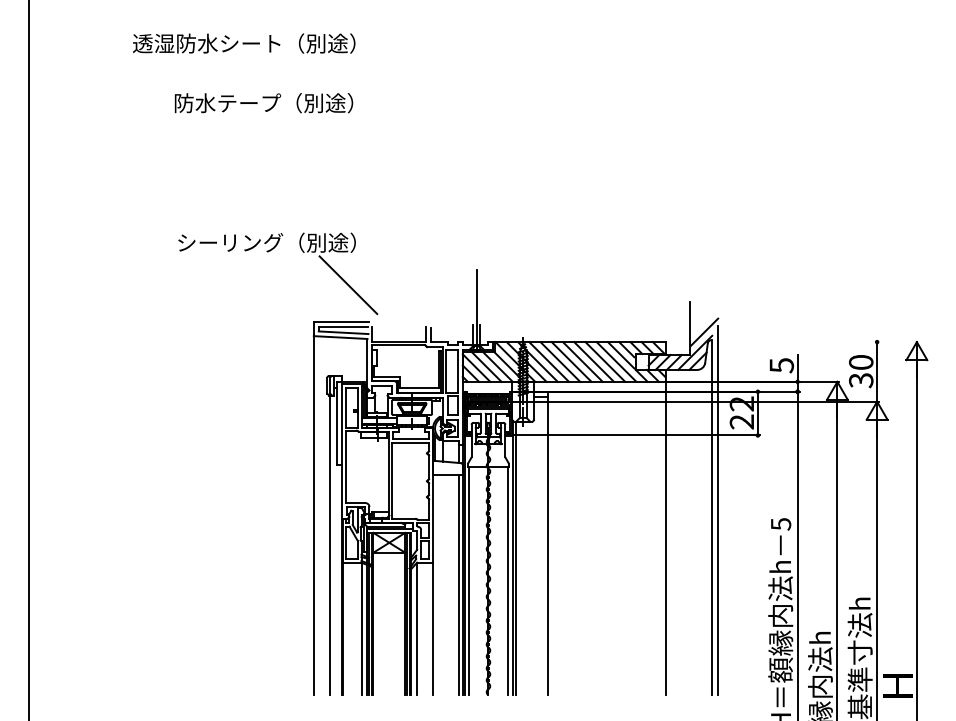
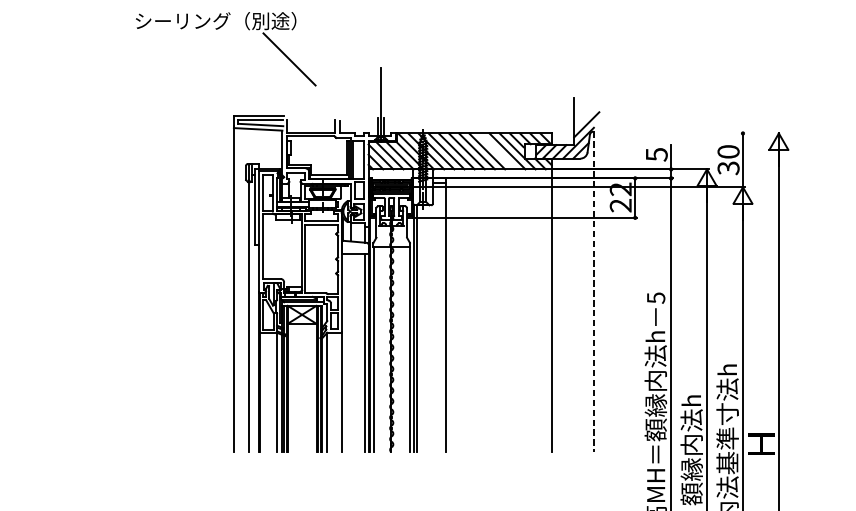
part: (268, 252) -> (217, 29), moved
line: (605, 361) -> (497, 151), removed
line: (718, 509) -> (599, 284), removed
line: (712, 517) -> (594, 291), solid -> dashed

